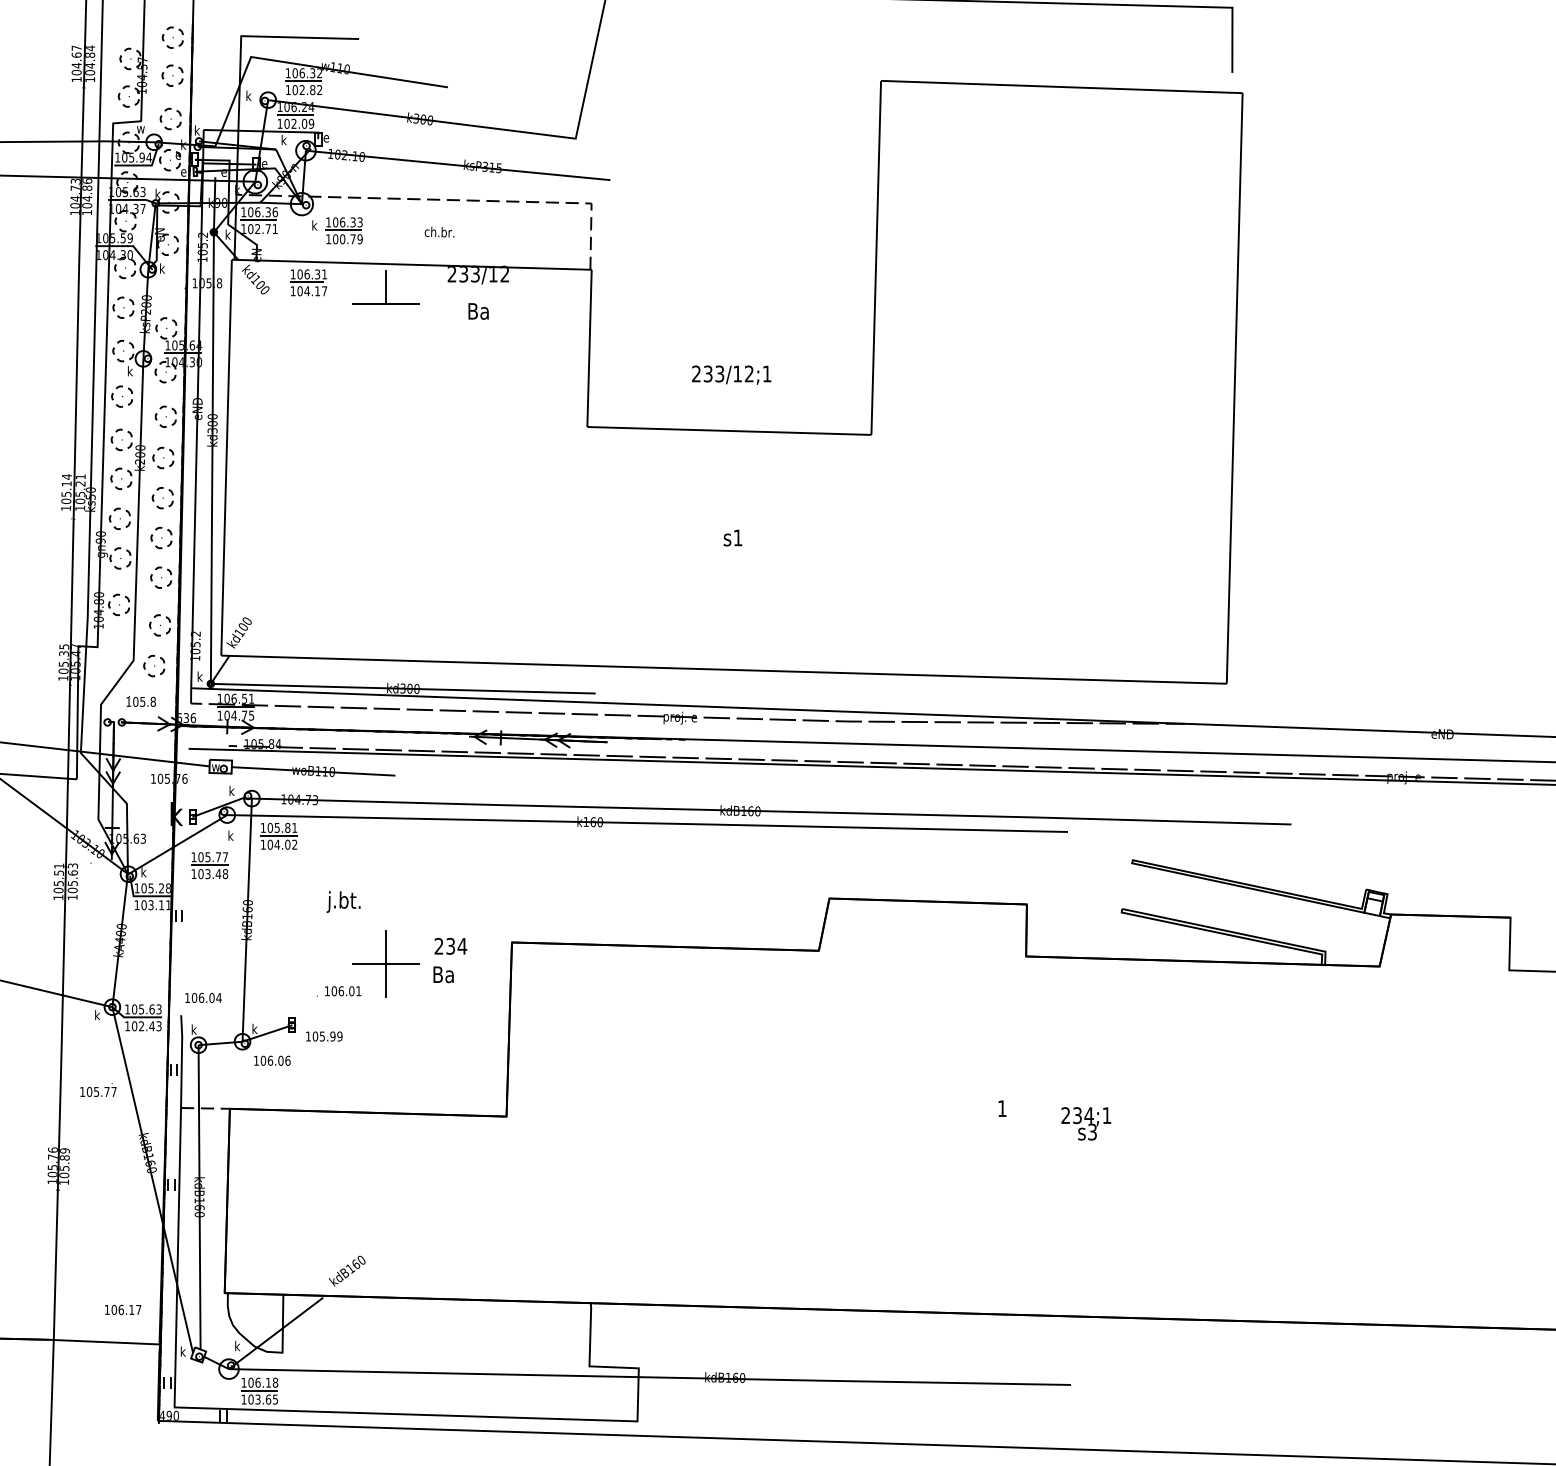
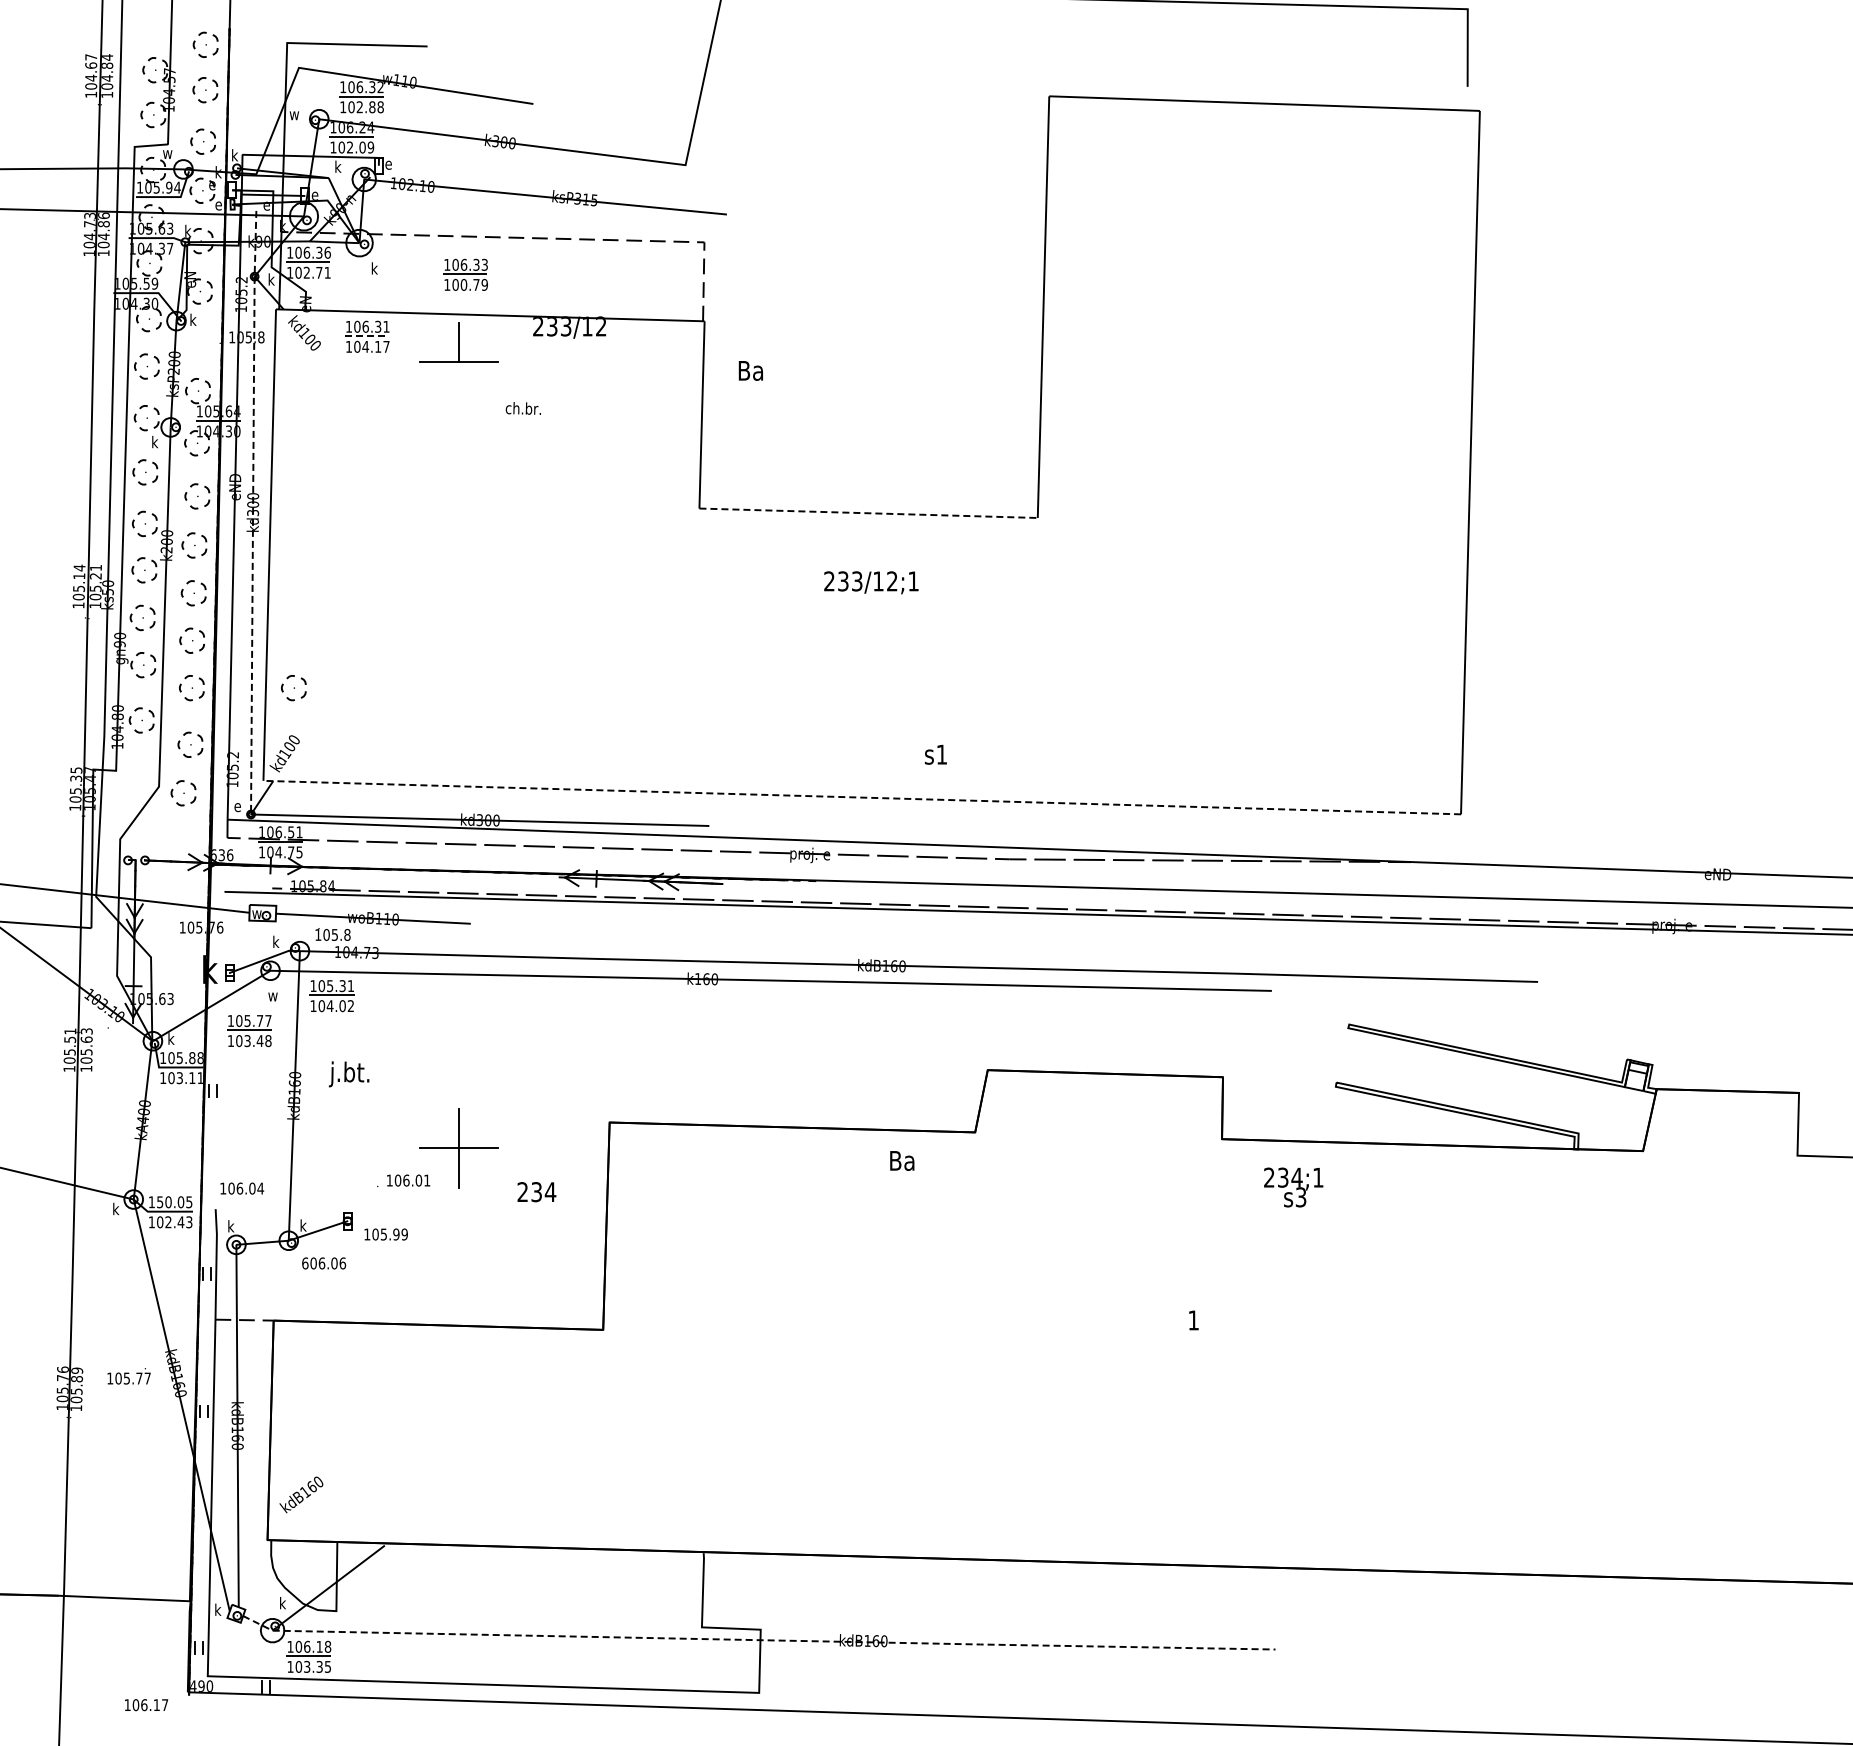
text: (319, 90) -> (380, 107), 102.82 -> 102.88
text: (247, 96) -> (294, 114), k -> w
part: (343, 230) -> (465, 274), moved
text: (438, 232) -> (522, 408), moved
line: (306, 282) -> (365, 336), solid -> dashed
text: (478, 311) -> (750, 370), moved
text: (731, 374) -> (871, 582), moved
line: (212, 430) -> (253, 512), solid -> dashed
line: (730, 431) -> (869, 513), solid -> dashed
text: (732, 537) -> (935, 754), moved
part: (246, 578) -> (293, 688), added
line: (723, 669) -> (861, 797), solid -> dashed
text: (199, 676) -> (237, 805), k -> e
text: (140, 701) -> (332, 934), moved
text: (287, 828) -> (342, 986), 105.81 -> 105.31
text: (228, 835) -> (272, 995), k -> w
text: (161, 888) -> (192, 1058), 105.28 -> 105.88
text: (343, 902) -> (349, 1074), moved
text: (450, 946) -> (536, 1192), moved
text: (443, 974) -> (902, 1160), moved
text: (146, 1009) -> (174, 1202), 105.63 -> 150.05
text: (256, 1060) -> (305, 1263), 106.06 -> 606.06
text: (97, 1090) -> (128, 1376), moved
text: (1086, 1123) -> (1293, 1187), moved
text: (347, 1270) -> (301, 1494), moved
text: (123, 1310) -> (146, 1705), moved
line: (636, 1377) -> (757, 1640), solid -> dashed
text: (268, 1399) -> (319, 1666), 103.65 -> 103.35

